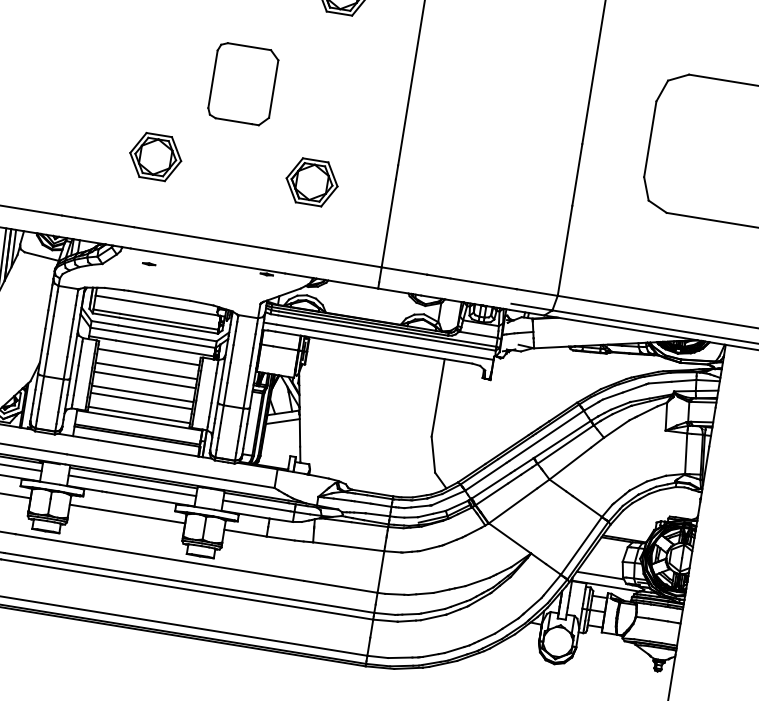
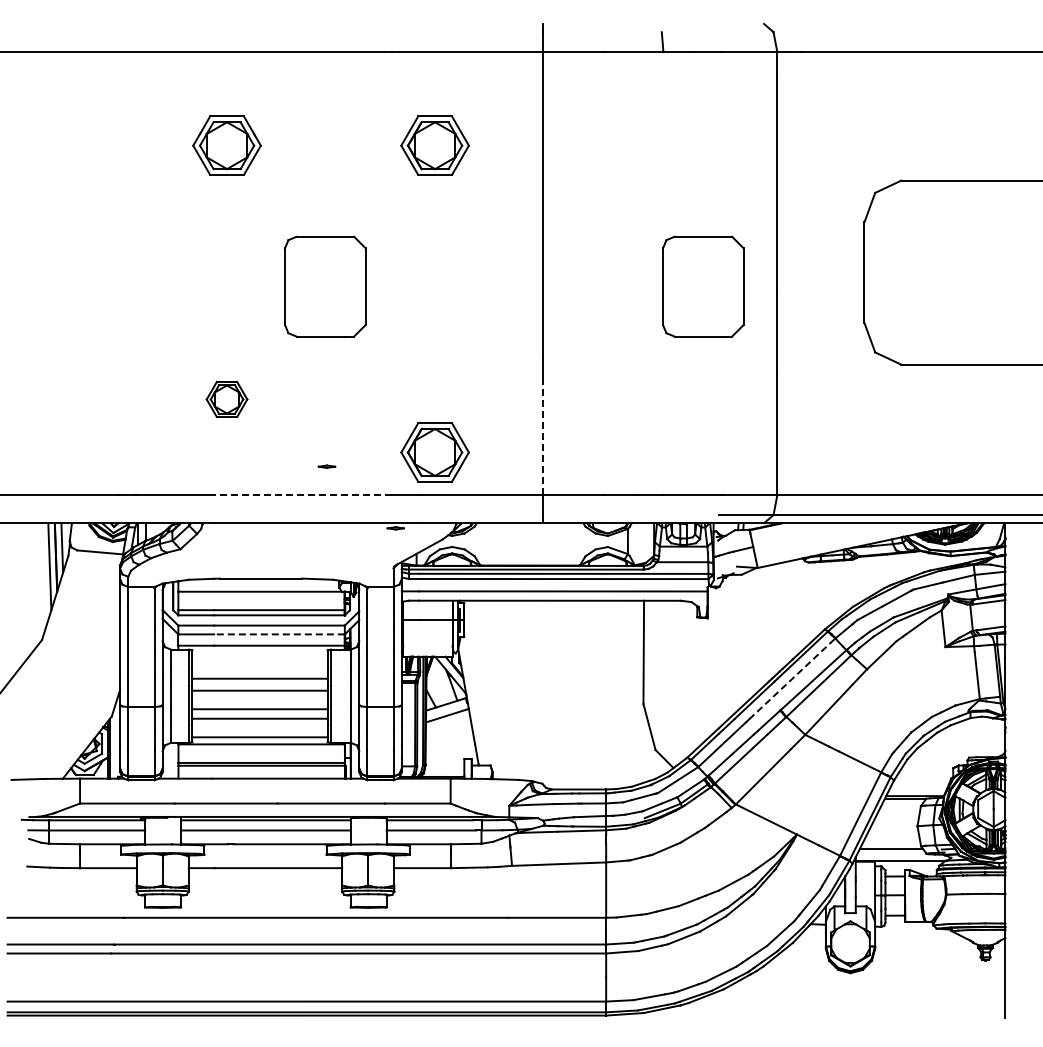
part: (527, 130) -> (703, 286), added
part: (155, 156) -> (226, 399), size x0.6
part: (312, 182) -> (435, 452), moved
line: (389, 223) -> (543, 436), solid -> dashed
line: (200, 238) -> (302, 495), solid -> dashed
line: (148, 263) -> (326, 466), moved
line: (166, 340) -> (279, 634), solid -> dashed
line: (148, 357) -> (259, 660), removed
line: (546, 435) -> (792, 678), solid -> dashed

